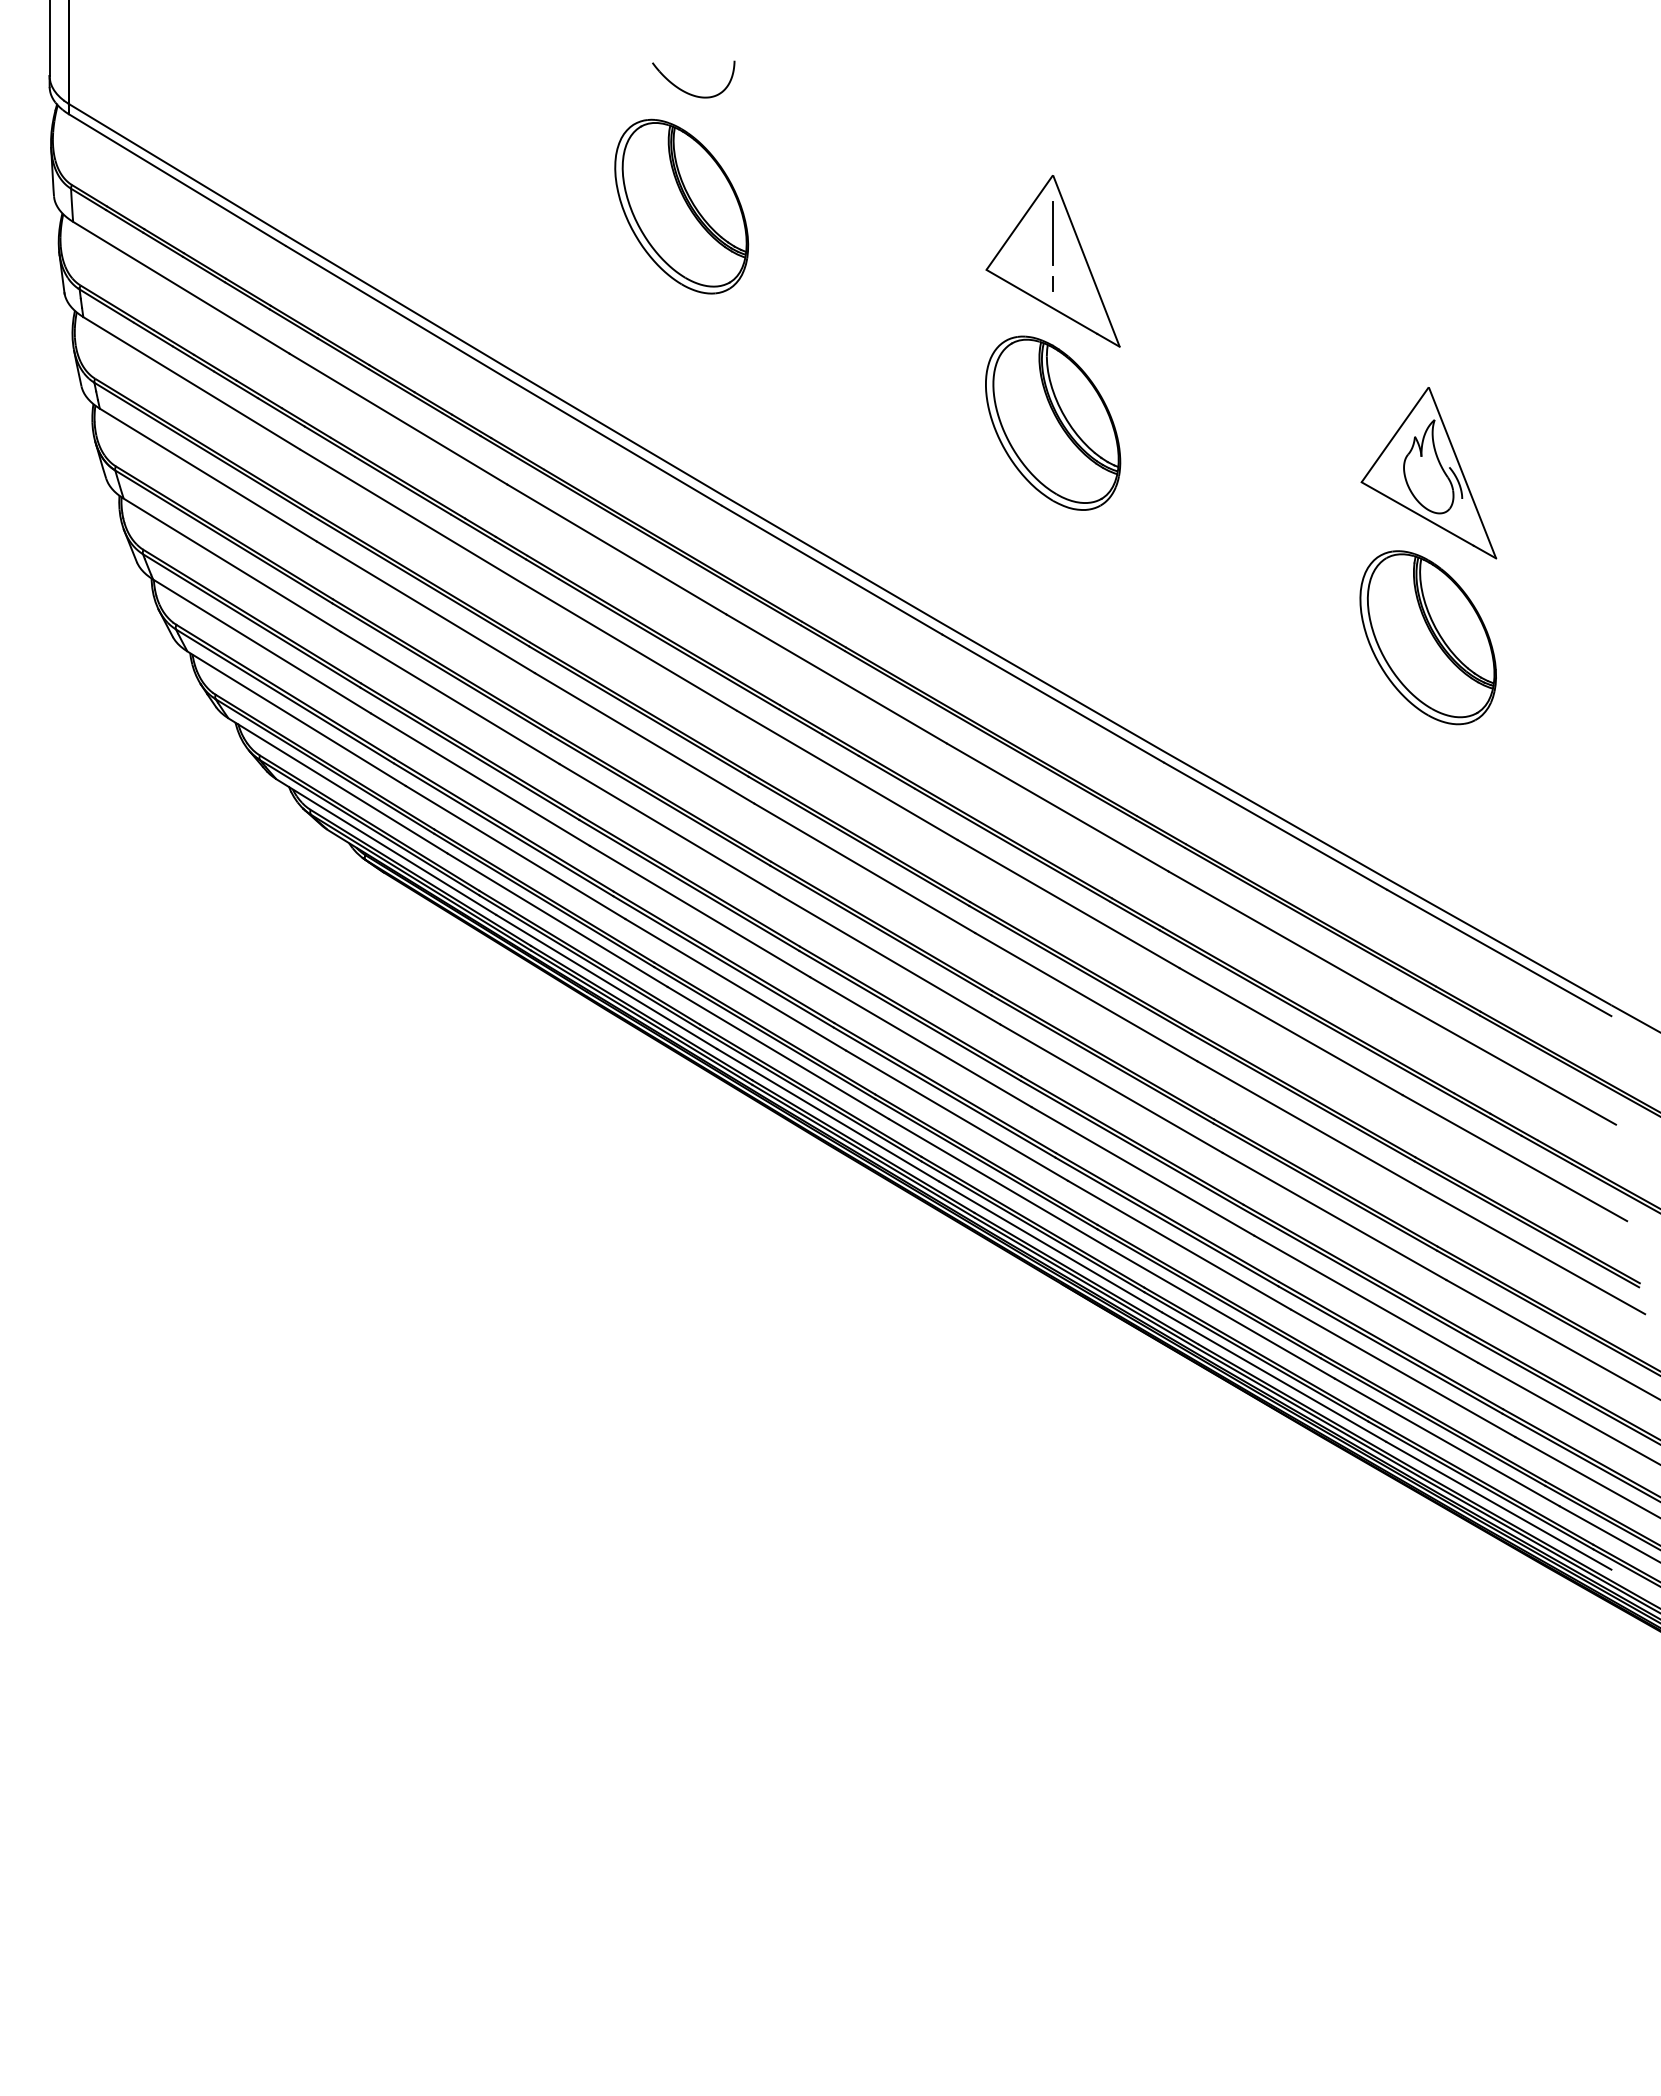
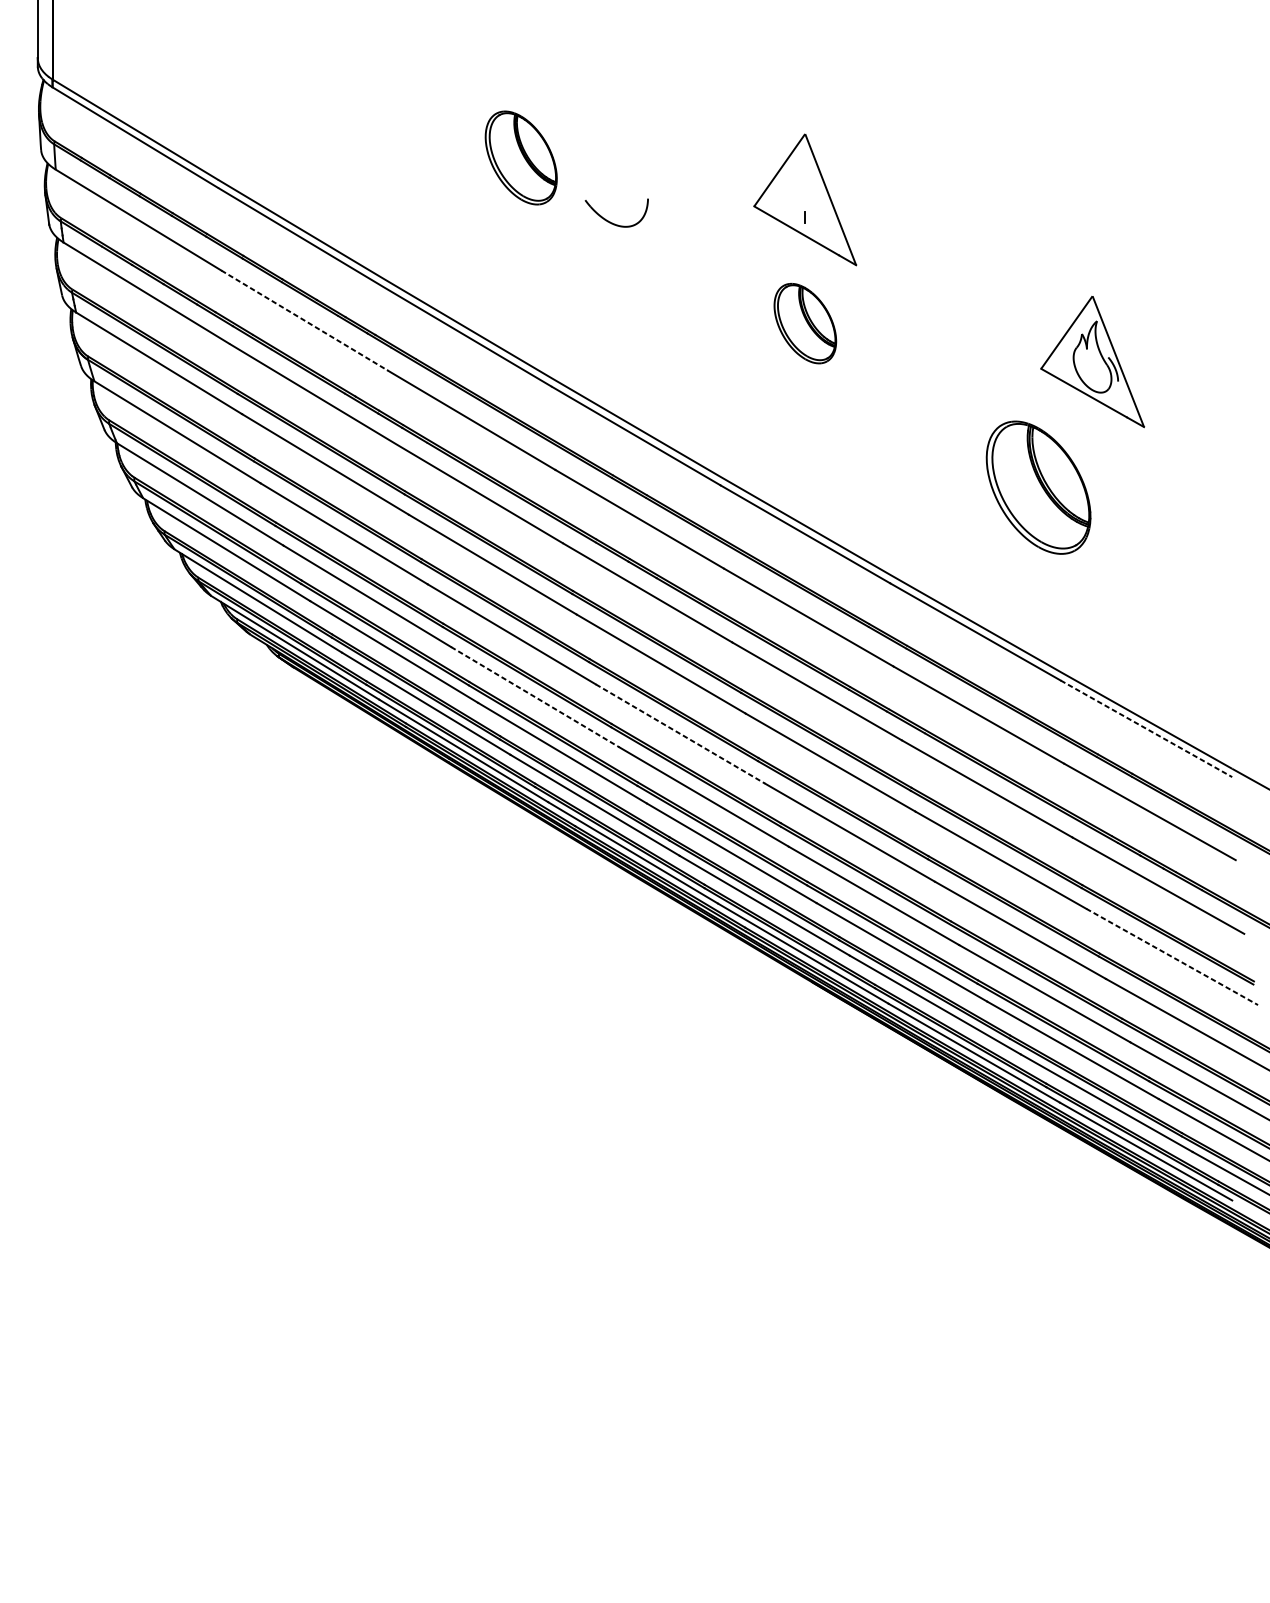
part: (686, 91) -> (611, 222), moved
part: (681, 206) -> (521, 157), size x0.7
line: (1053, 233) -> (805, 178), removed
line: (398, 419) -> (304, 320), solid -> dashed
part: (1053, 422) -> (805, 323), size x0.6
part: (1427, 637) -> (1038, 487), moved
line: (700, 911) -> (535, 697), solid -> dashed
line: (1499, 952) -> (1146, 728), solid -> dashed
line: (890, 959) -> (680, 733), solid -> dashed
line: (1532, 1251) -> (1171, 957), solid -> dashed

